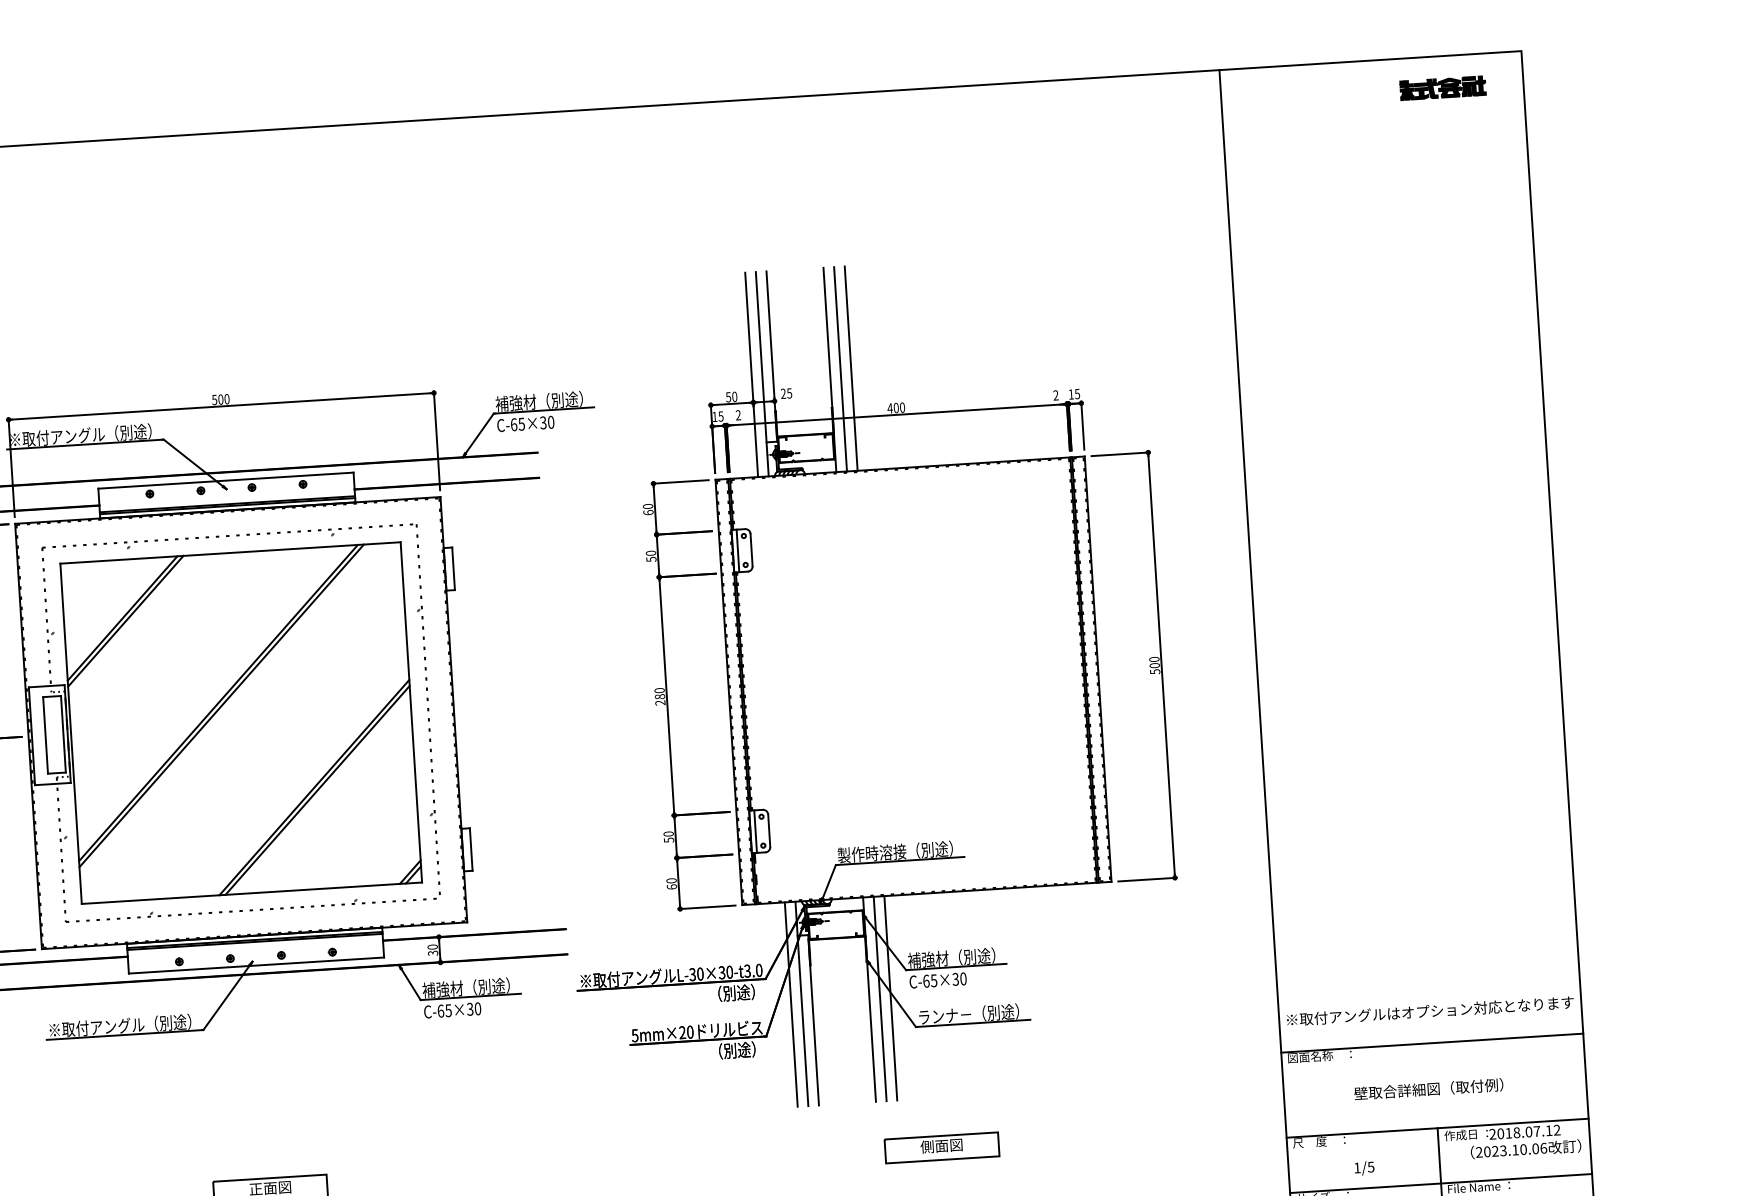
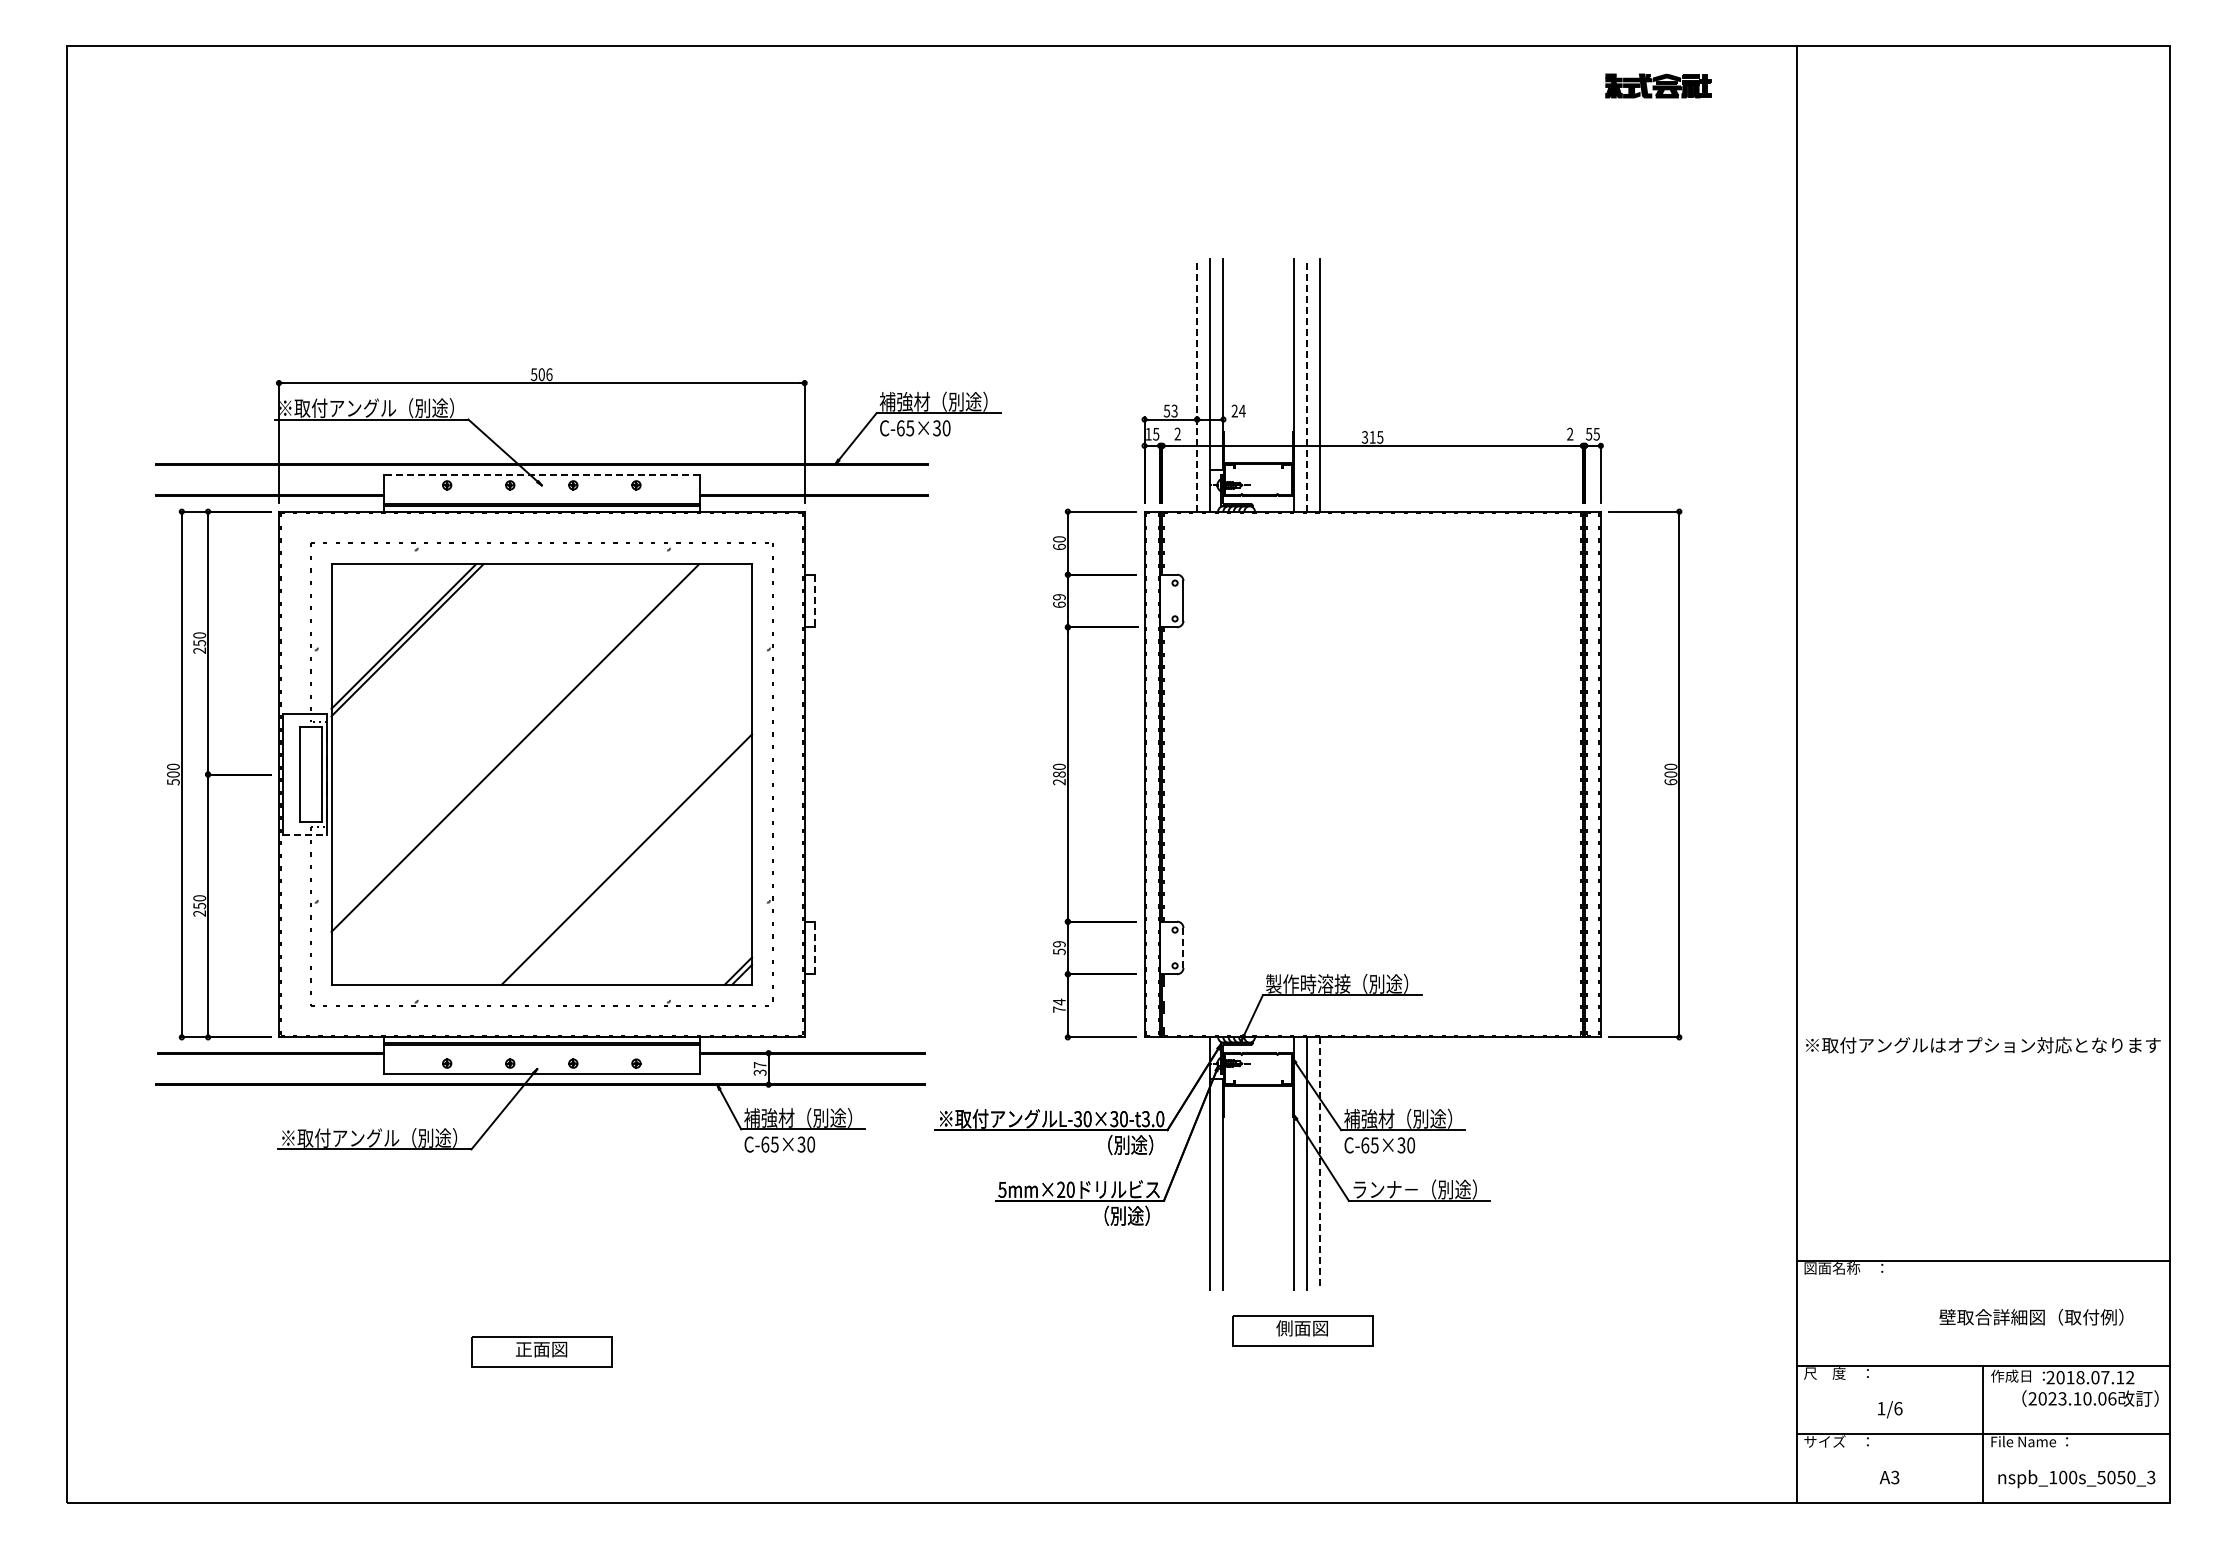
part: (1443, 87) -> (1658, 85), moved
line: (840, 368) -> (1307, 384), solid -> dashed
line: (751, 374) -> (1197, 384), solid -> dashed
text: (789, 392) -> (1242, 410), 25 -> 24
text: (1071, 394) -> (1589, 434), 15 -> 55
text: (734, 396) -> (1174, 410), 50 -> 53
text: (227, 399) -> (549, 374), 500 -> 506
text: (896, 408) -> (1372, 437), 400 -> 315
line: (225, 480) -> (541, 474), solid -> dashed
line: (737, 550) -> (1166, 600), removed
text: (651, 556) -> (1059, 601), 50 -> 69
line: (453, 569) -> (815, 601), solid -> dashed
text: (1154, 672) -> (1670, 782), 500 -> 600
line: (221, 705) -> (518, 751), removed
line: (53, 783) -> (305, 834), solid -> dashed
line: (317, 789) -> (630, 862), removed
line: (769, 830) -> (1183, 947), solid -> dashed
line: (755, 831) -> (1166, 947), removed
text: (668, 834) -> (1059, 944), 50 -> 59
line: (471, 849) -> (815, 947), solid -> dashed
text: (671, 883) -> (1059, 1005), 60 -> 74
text: (432, 947) -> (759, 1065), 30 -> 37
line: (891, 999) -> (1320, 1164), solid -> dashed
line: (791, 1004) -> (1197, 1163), removed
text: (1430, 1011) -> (1983, 1045), moved
text: (1428, 1089) -> (2031, 1317), moved
part: (941, 1147) -> (1302, 1330), moved
text: (1371, 1167) -> (1898, 1408), 1/5 -> 1/6

